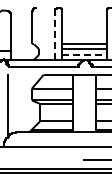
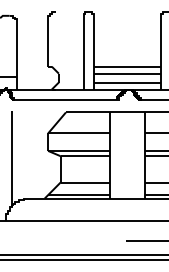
line: (55, 35) -> (83, 53), dashed -> solid
line: (84, 54) -> (127, 81), dashed -> solid

